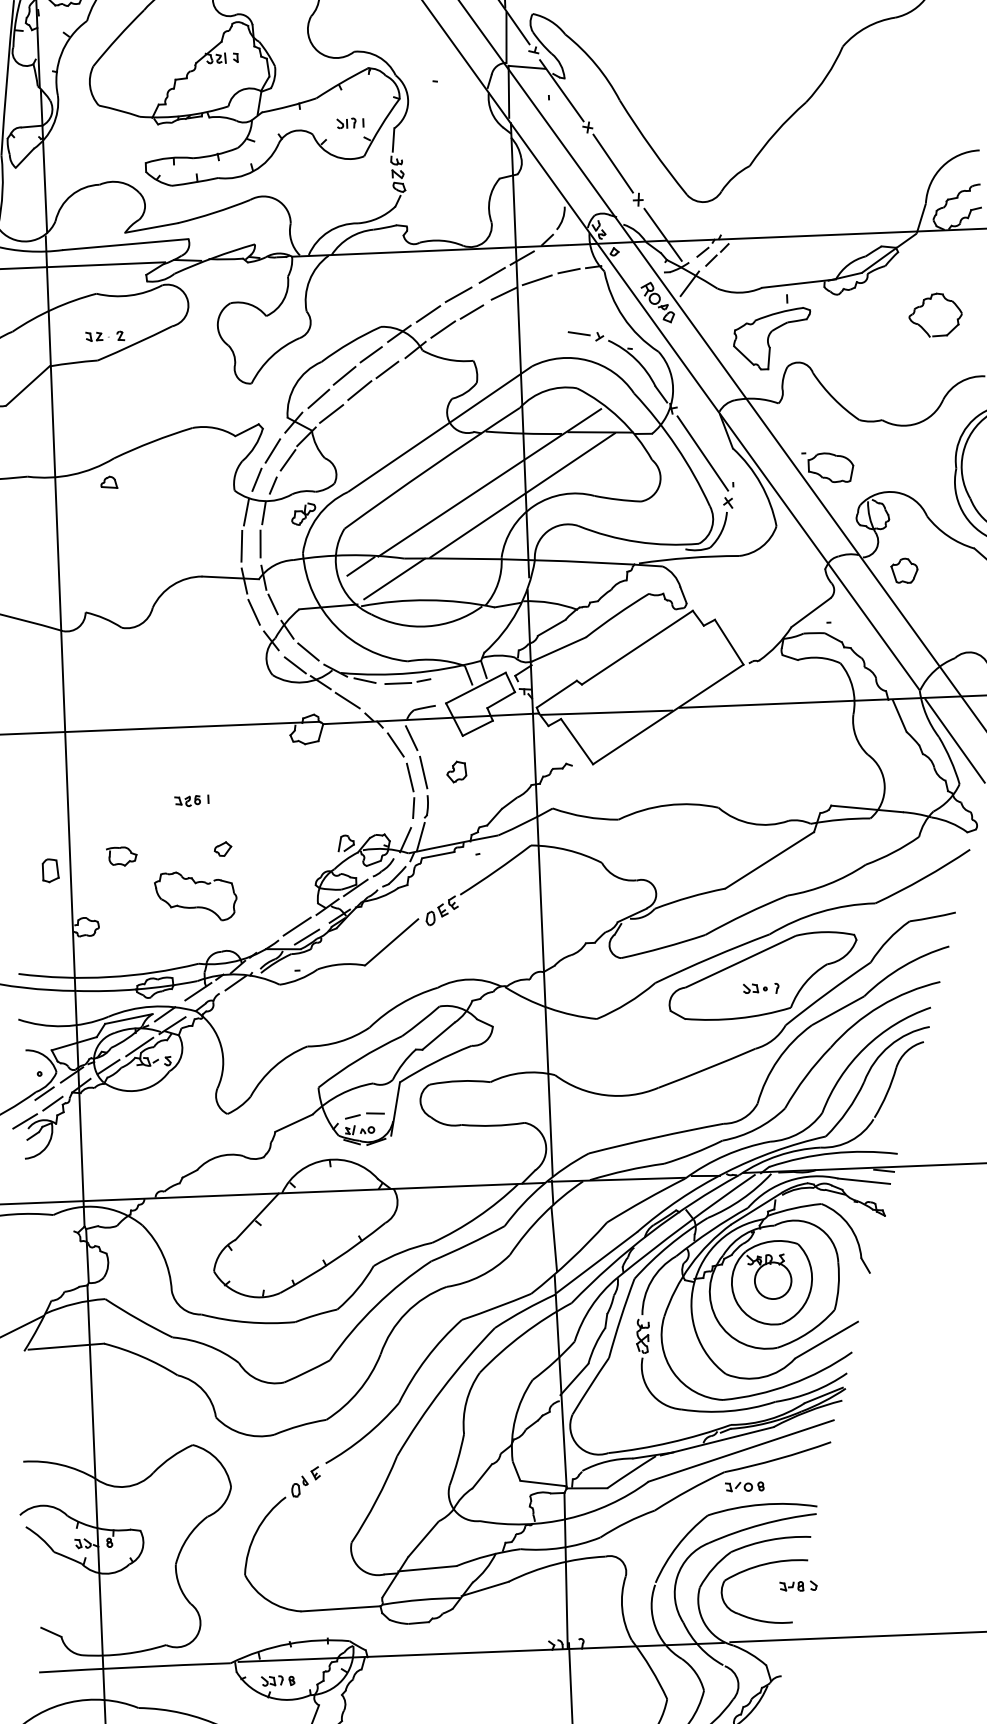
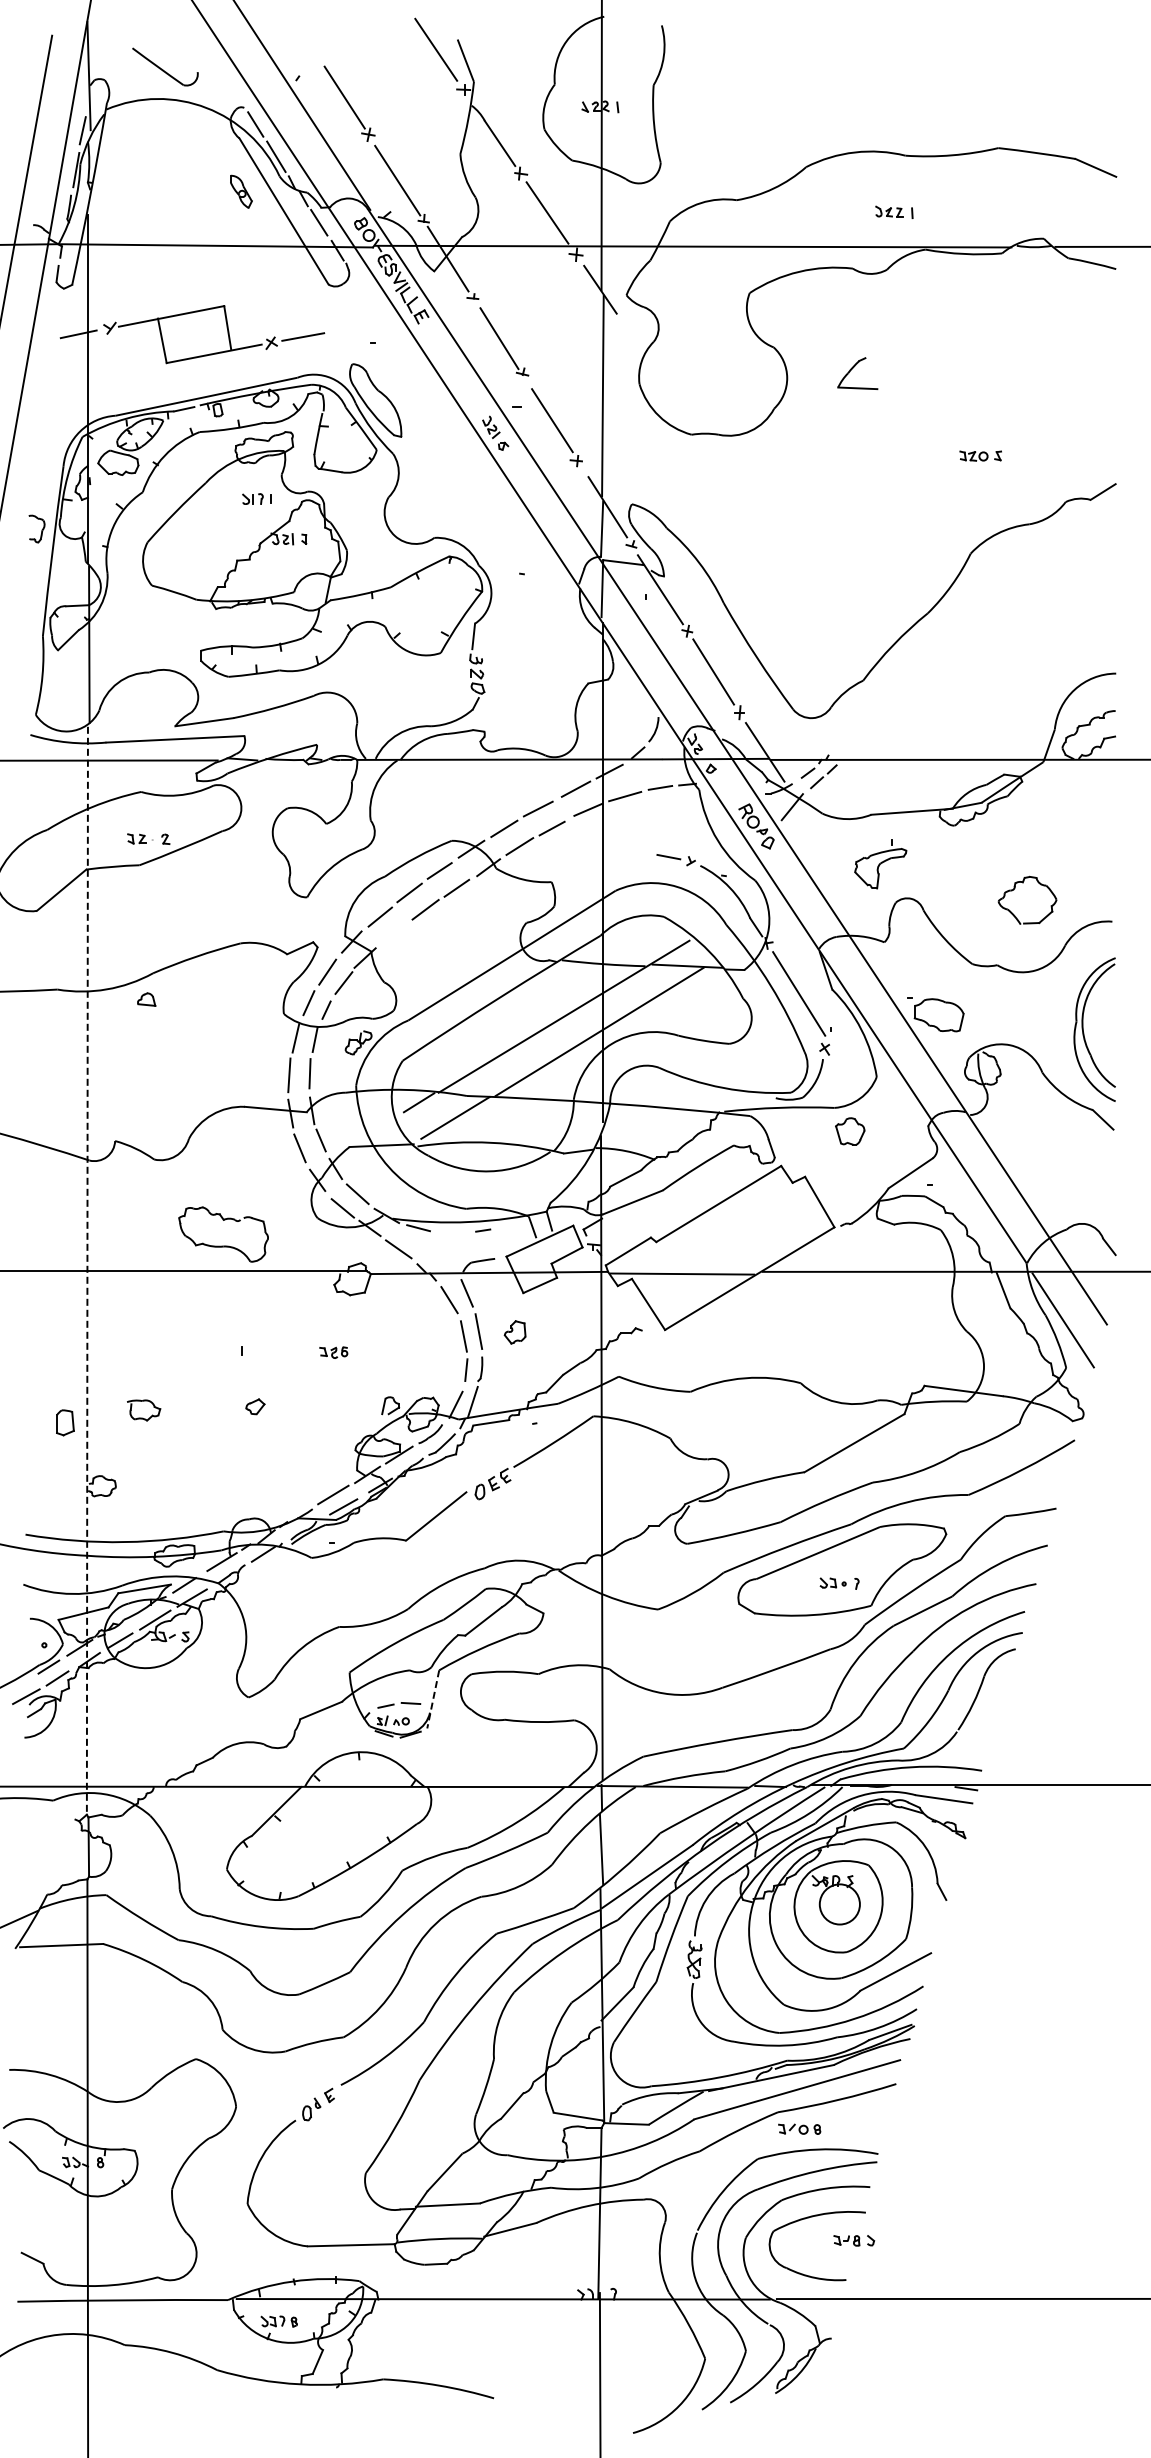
part: (349, 122) -> (256, 498), moved
part: (924, 304) -> (1015, 888), moved
part: (772, 332) -> (880, 864), size x0.6
line: (331, 413) -> (393, 933), removed
part: (904, 570) -> (850, 1131), moved
line: (397, 683) -> (454, 1232), removed
line: (65, 731) -> (87, 1270), solid -> dashed
part: (187, 801) -> (333, 1352), moved
part: (196, 906) -> (223, 1245), moved
line: (395, 1109) -> (433, 1699), solid -> dashed

